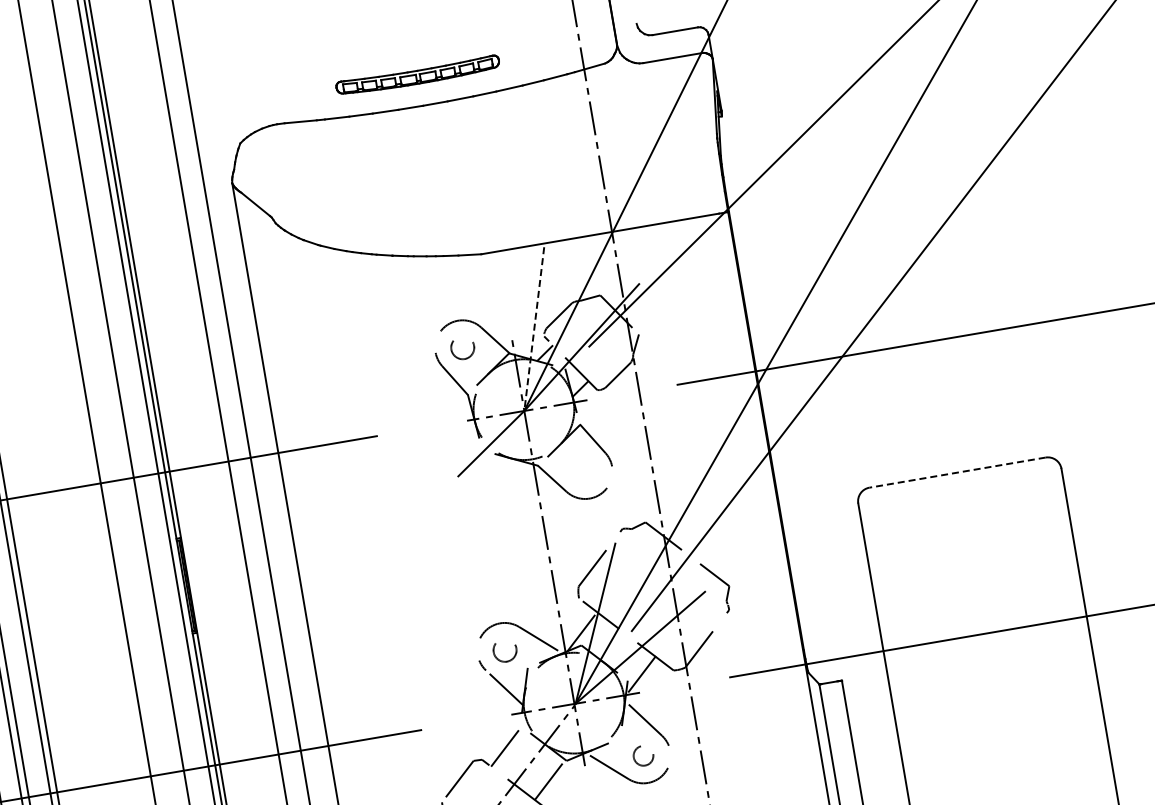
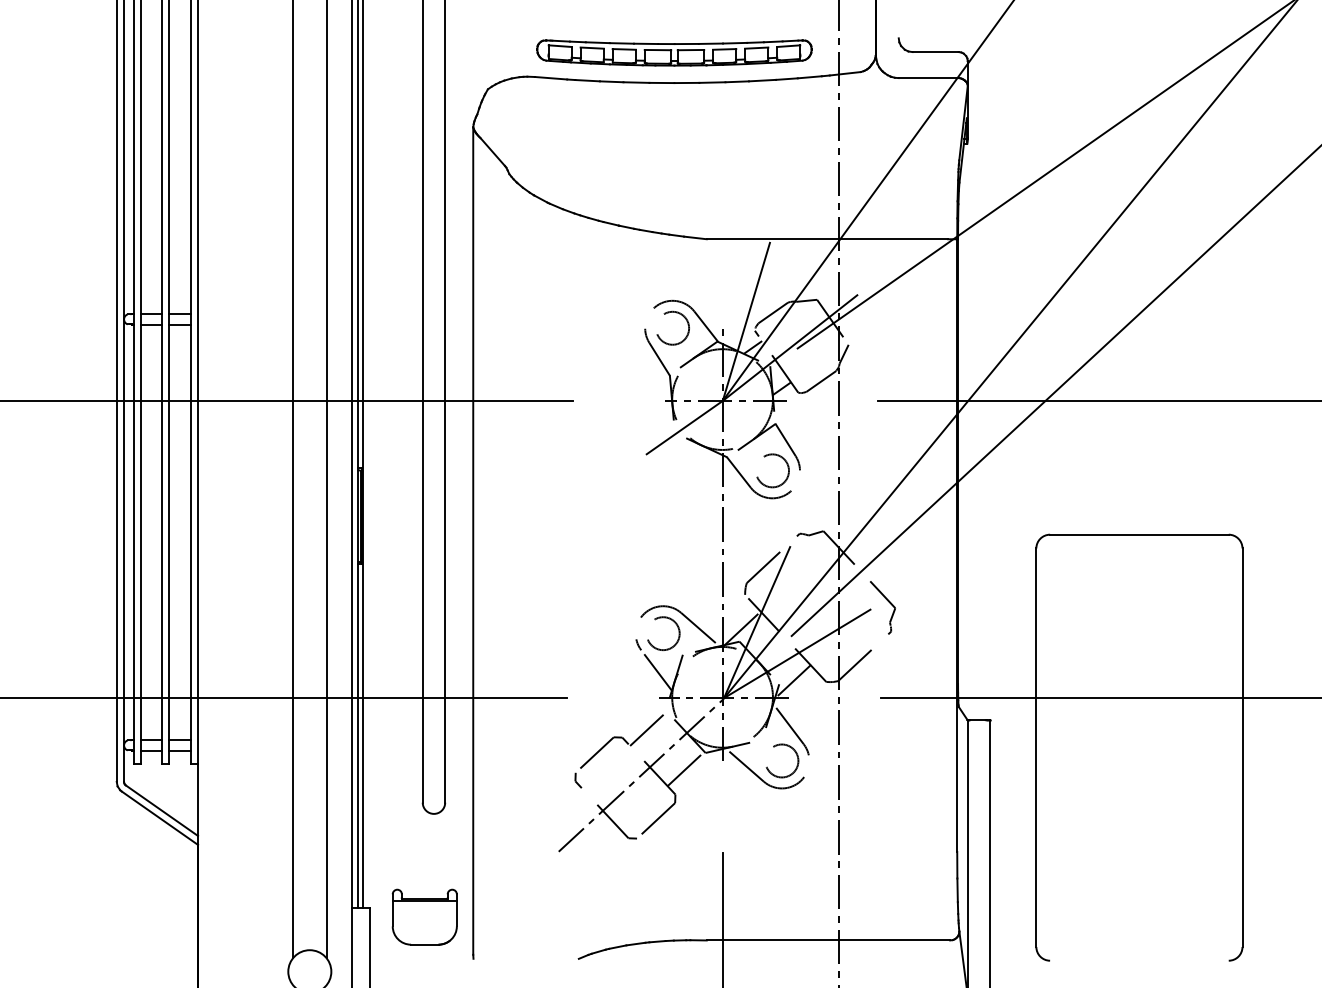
part: (418, 75) -> (674, 52), size x1.67
line: (534, 329) -> (746, 322), dashed -> solid
circle: (462, 347) -> (672, 327), size x1.43
circle: (585, 471) -> (772, 470), added
line: (956, 472) -> (1138, 534), dashed -> solid
circle: (505, 650) -> (663, 633), size x1.43
circle: (643, 755) -> (782, 760), size x1.67

